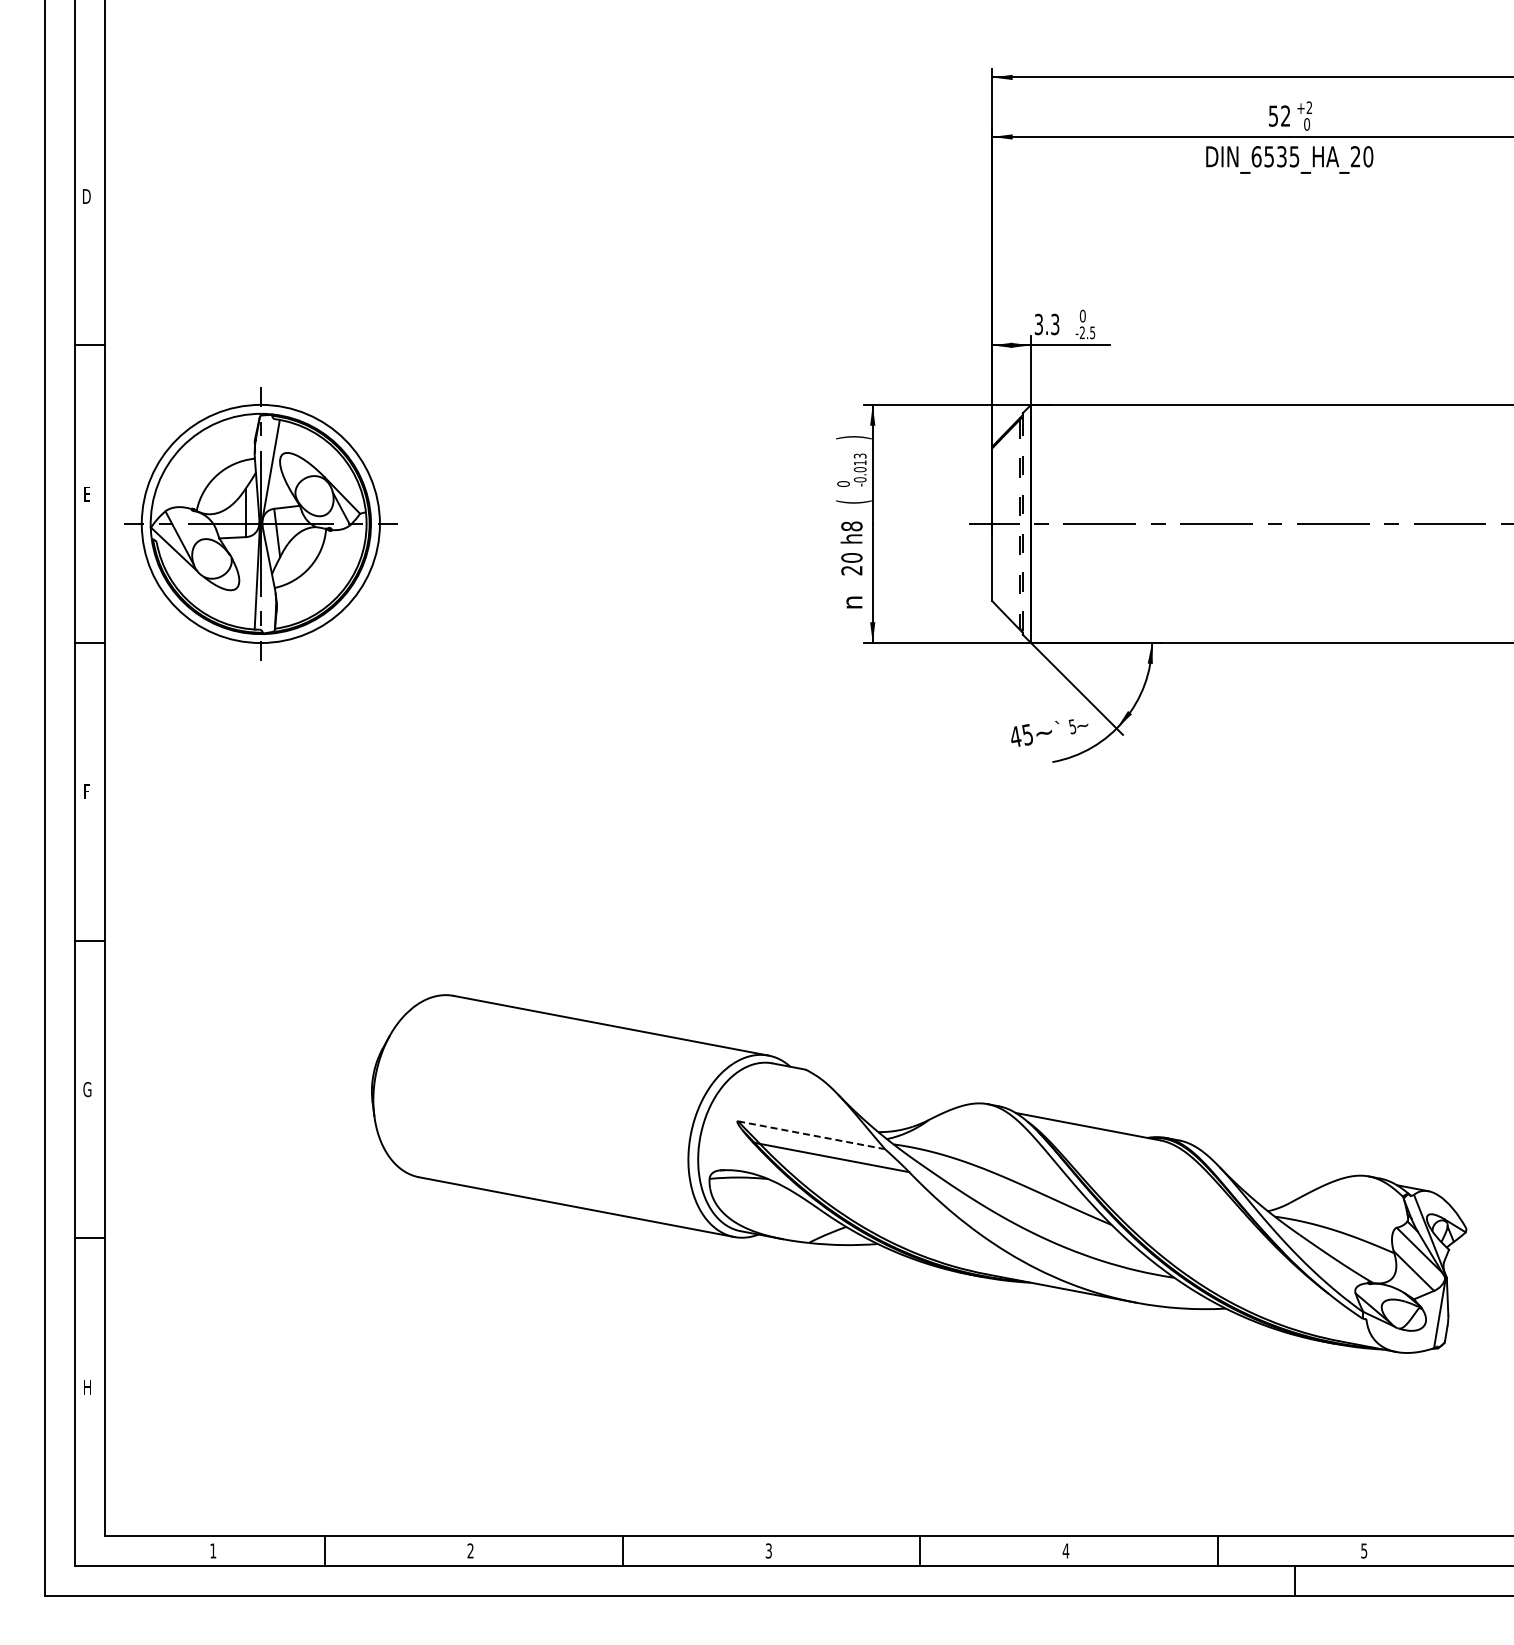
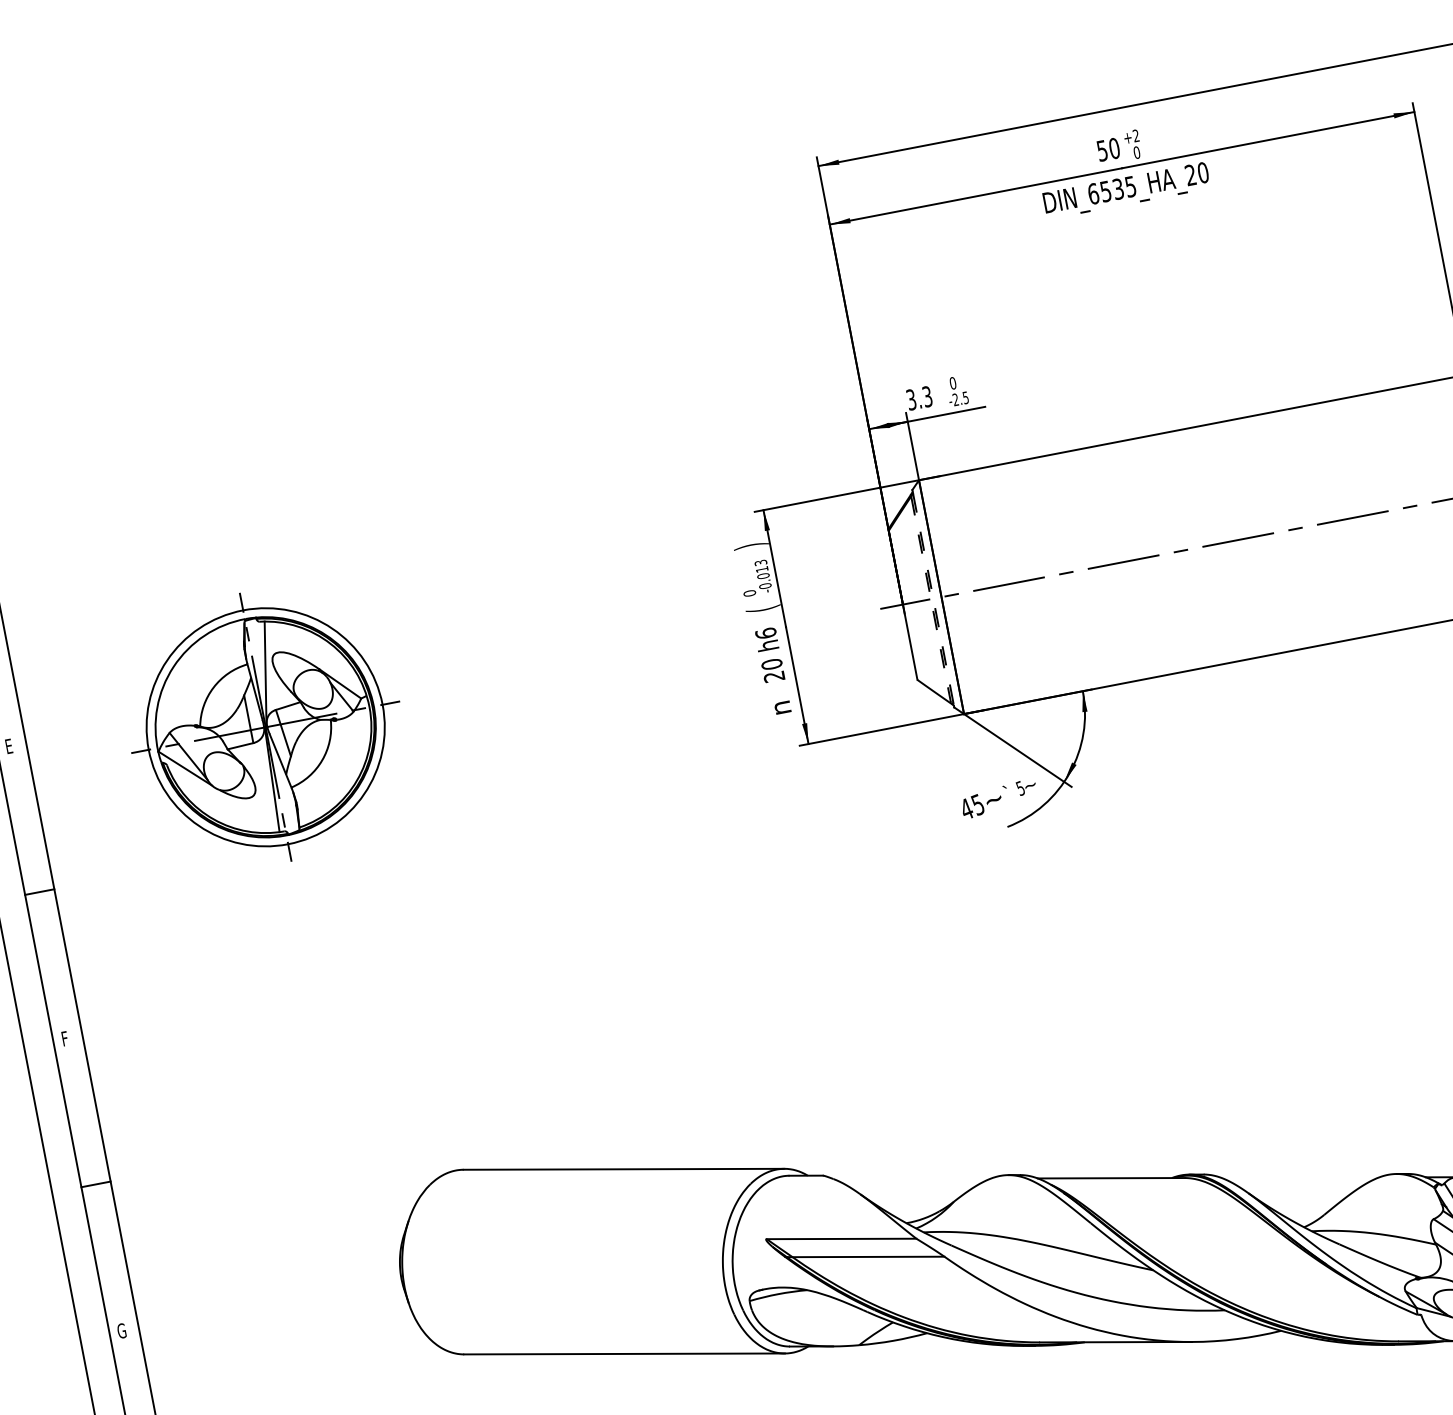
text: (1285, 115) -> (1114, 147), 52 -> 50
part: (260, 523) -> (265, 726), moved
text: (851, 526) -> (765, 633), h8 -> h6
line: (811, 1135) -> (841, 1239), dashed -> solid

